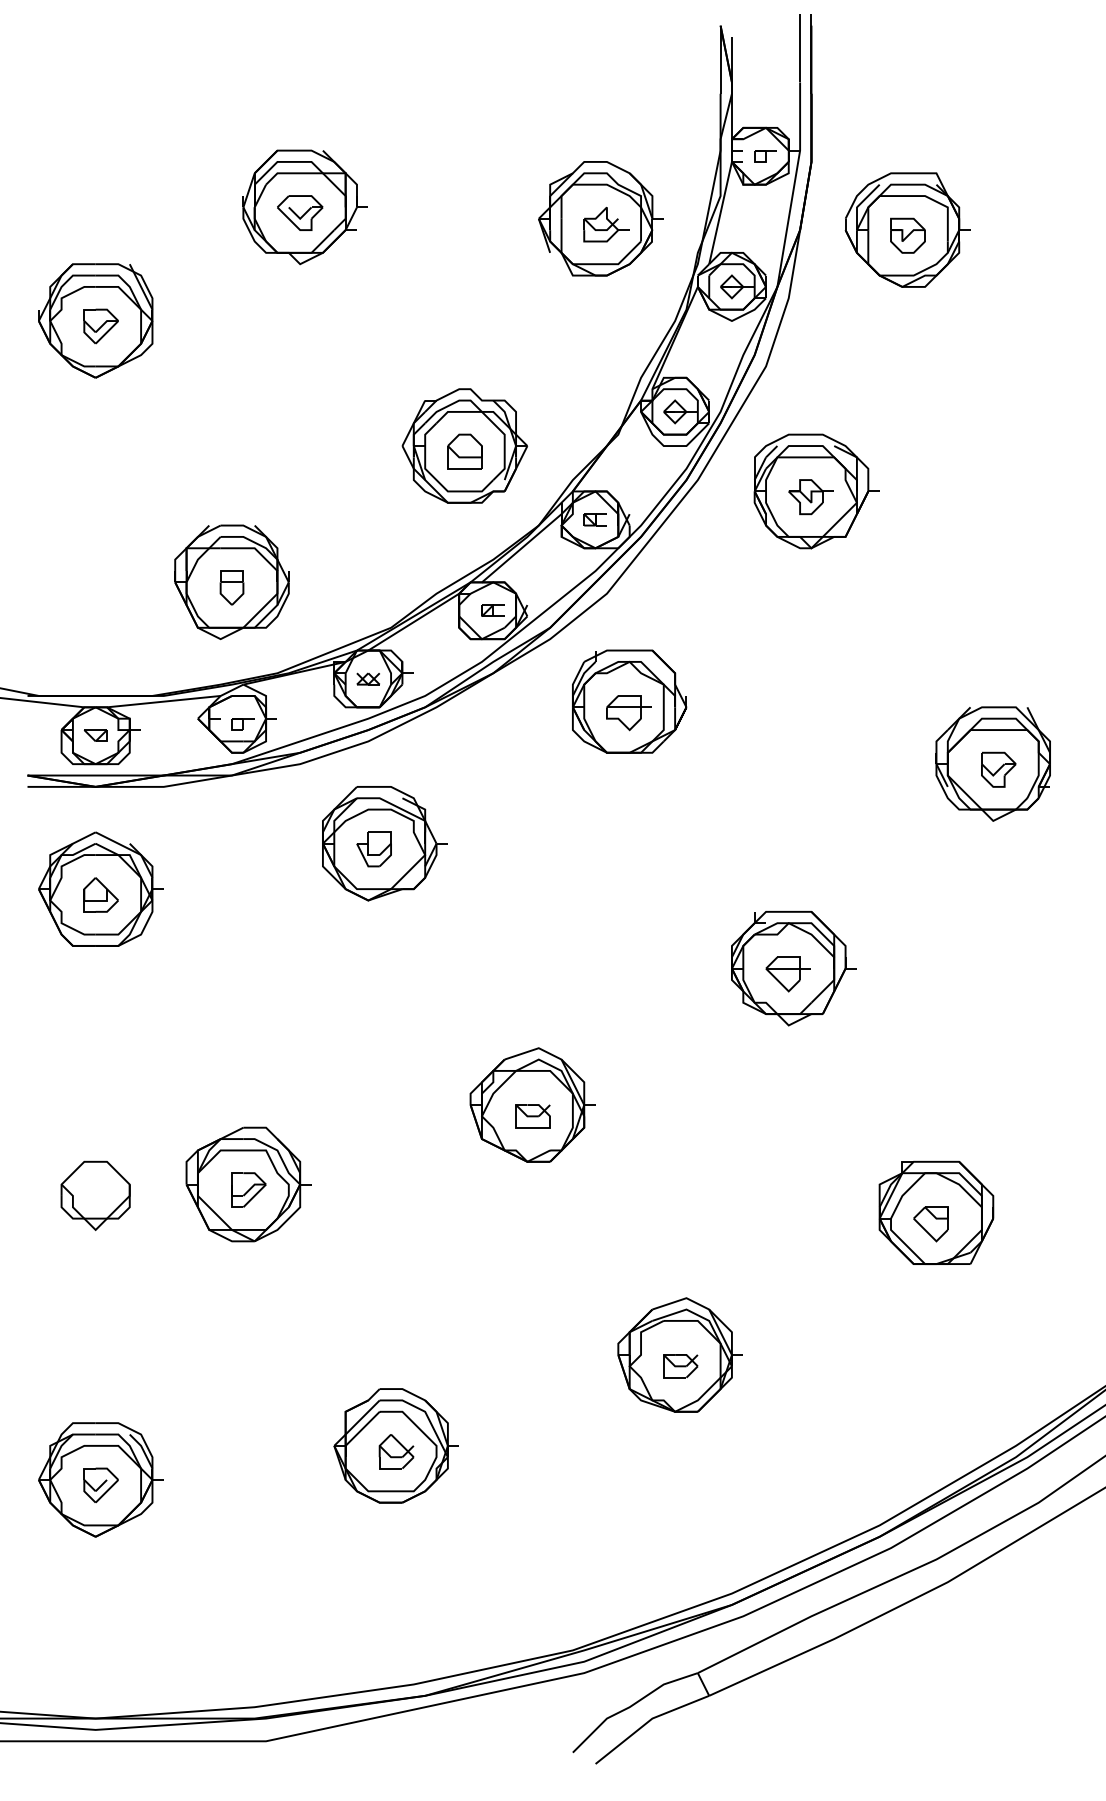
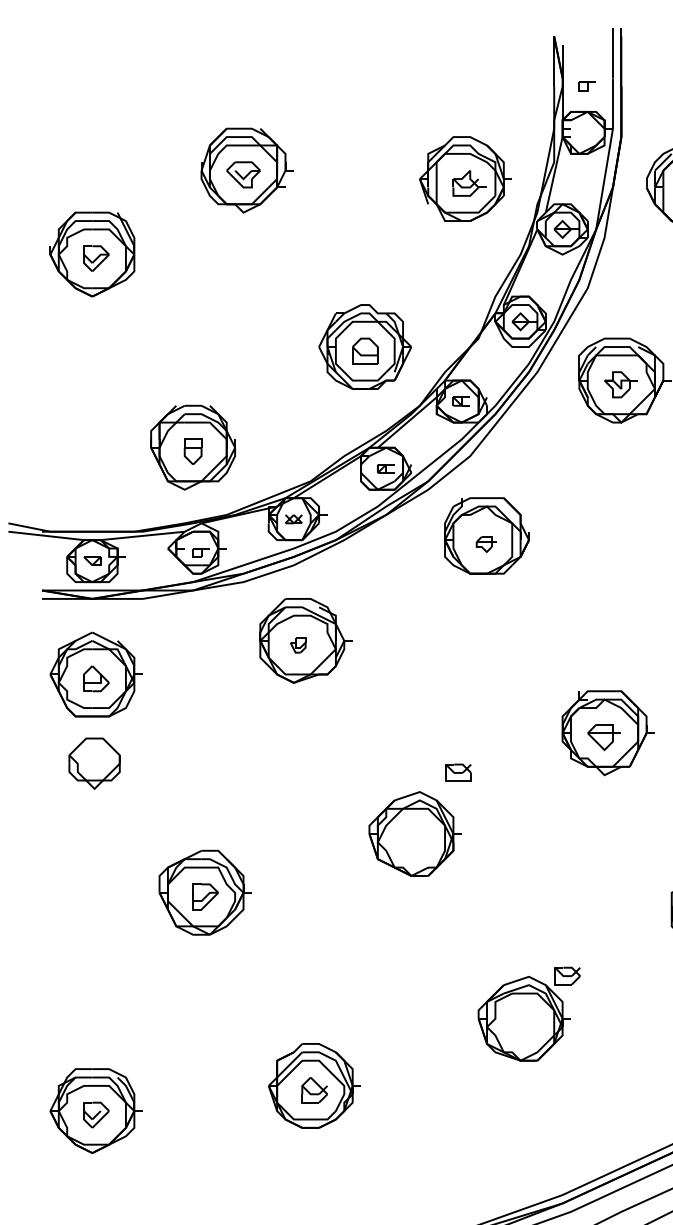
part: (765, 156) -> (587, 86), moved
part: (628, 713) -> (486, 544), size x0.6
part: (373, 849) -> (297, 645), size x0.6
part: (532, 1116) -> (458, 773), moved
part: (95, 1195) -> (94, 763), moved
part: (680, 1366) -> (567, 976), moved

